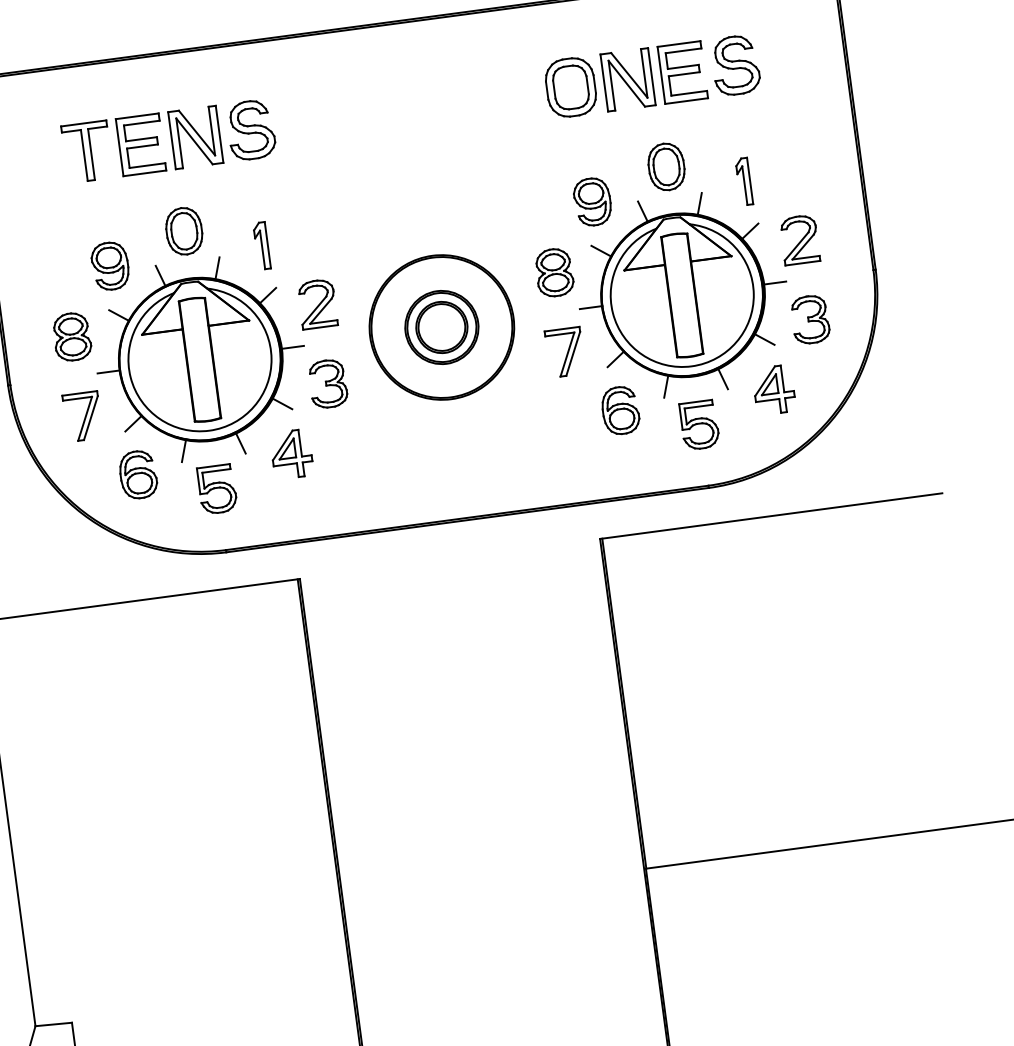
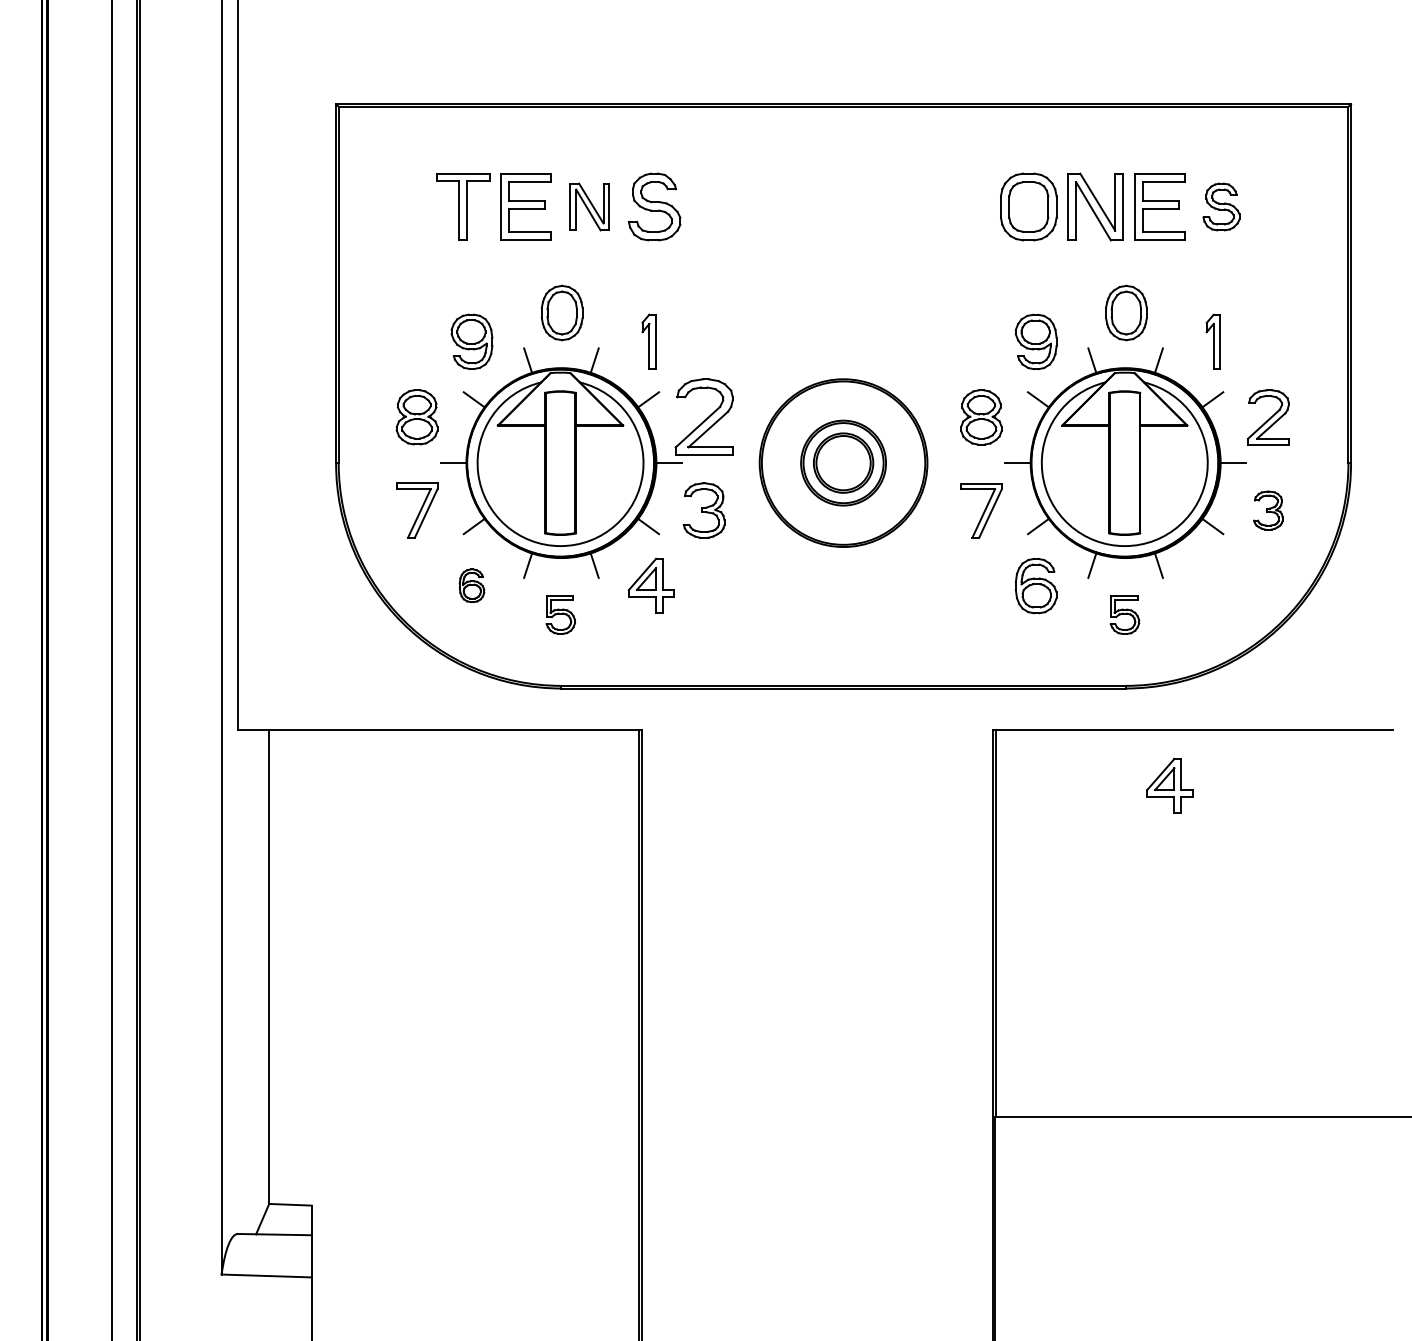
part: (735, 65) -> (1221, 206), size x0.7
part: (195, 137) -> (589, 206), size x0.7
part: (316, 303) -> (703, 416), size x1.4
part: (810, 319) -> (1268, 510), size x0.7
part: (773, 389) -> (1169, 785), moved
part: (699, 424) -> (1124, 614), size x0.7
part: (137, 474) -> (471, 585), size x0.6
part: (217, 489) -> (560, 614), size x0.7

